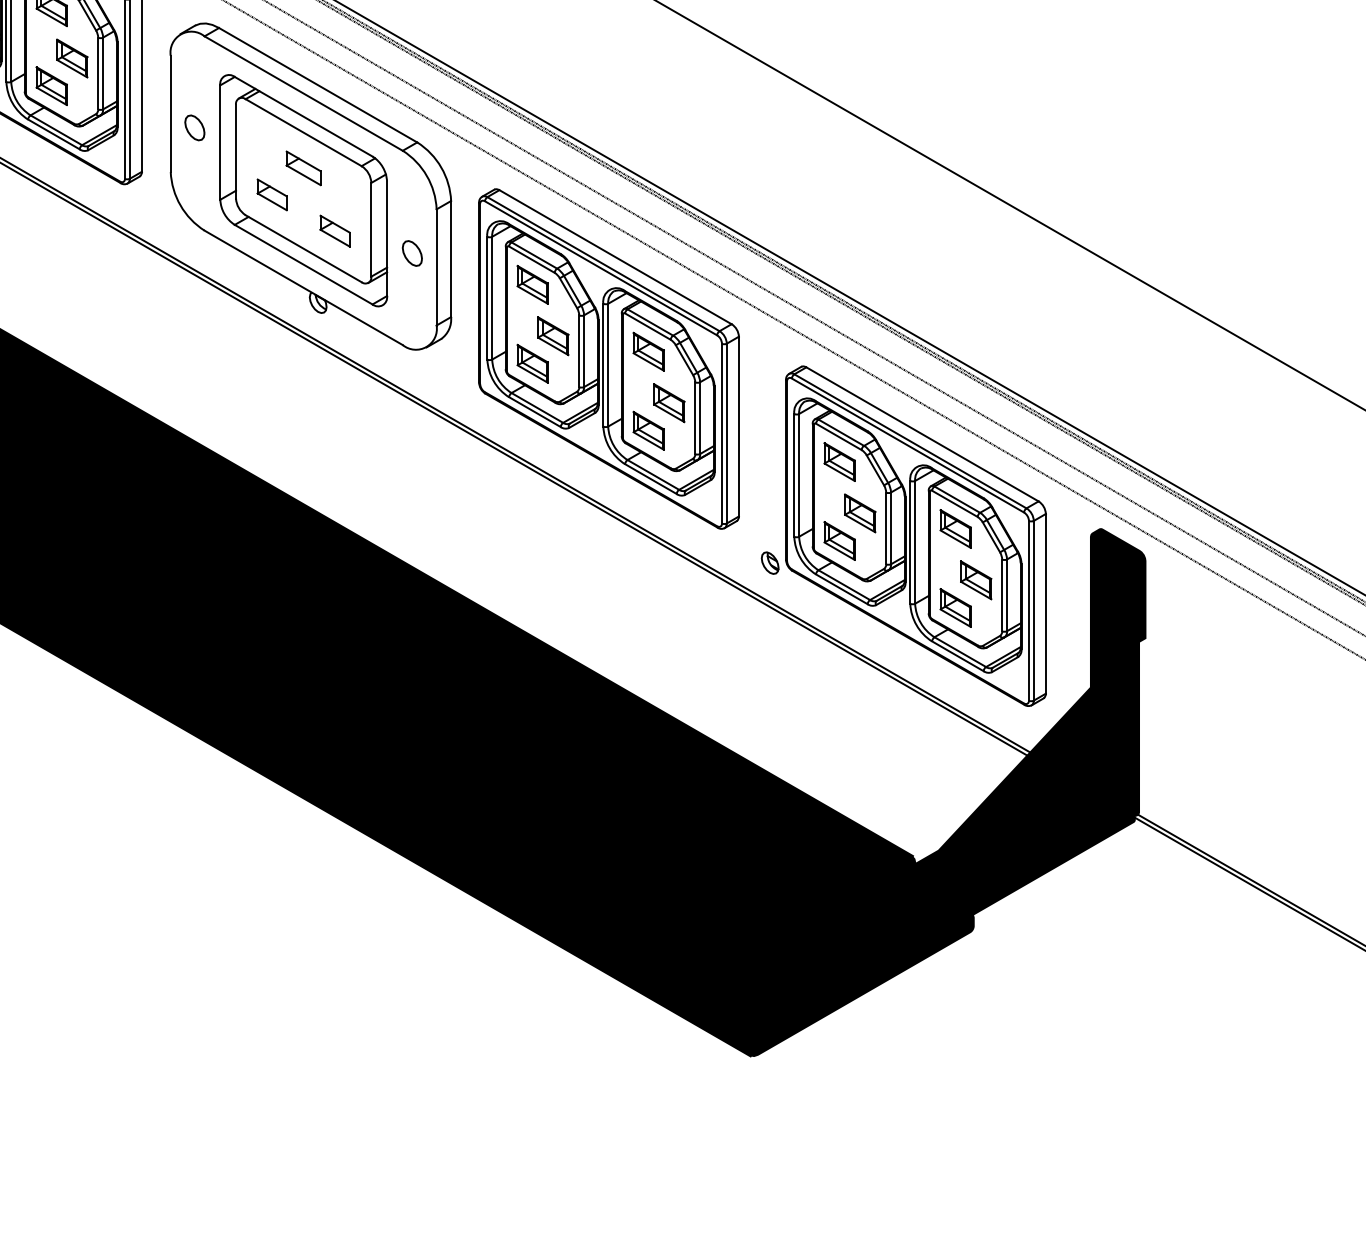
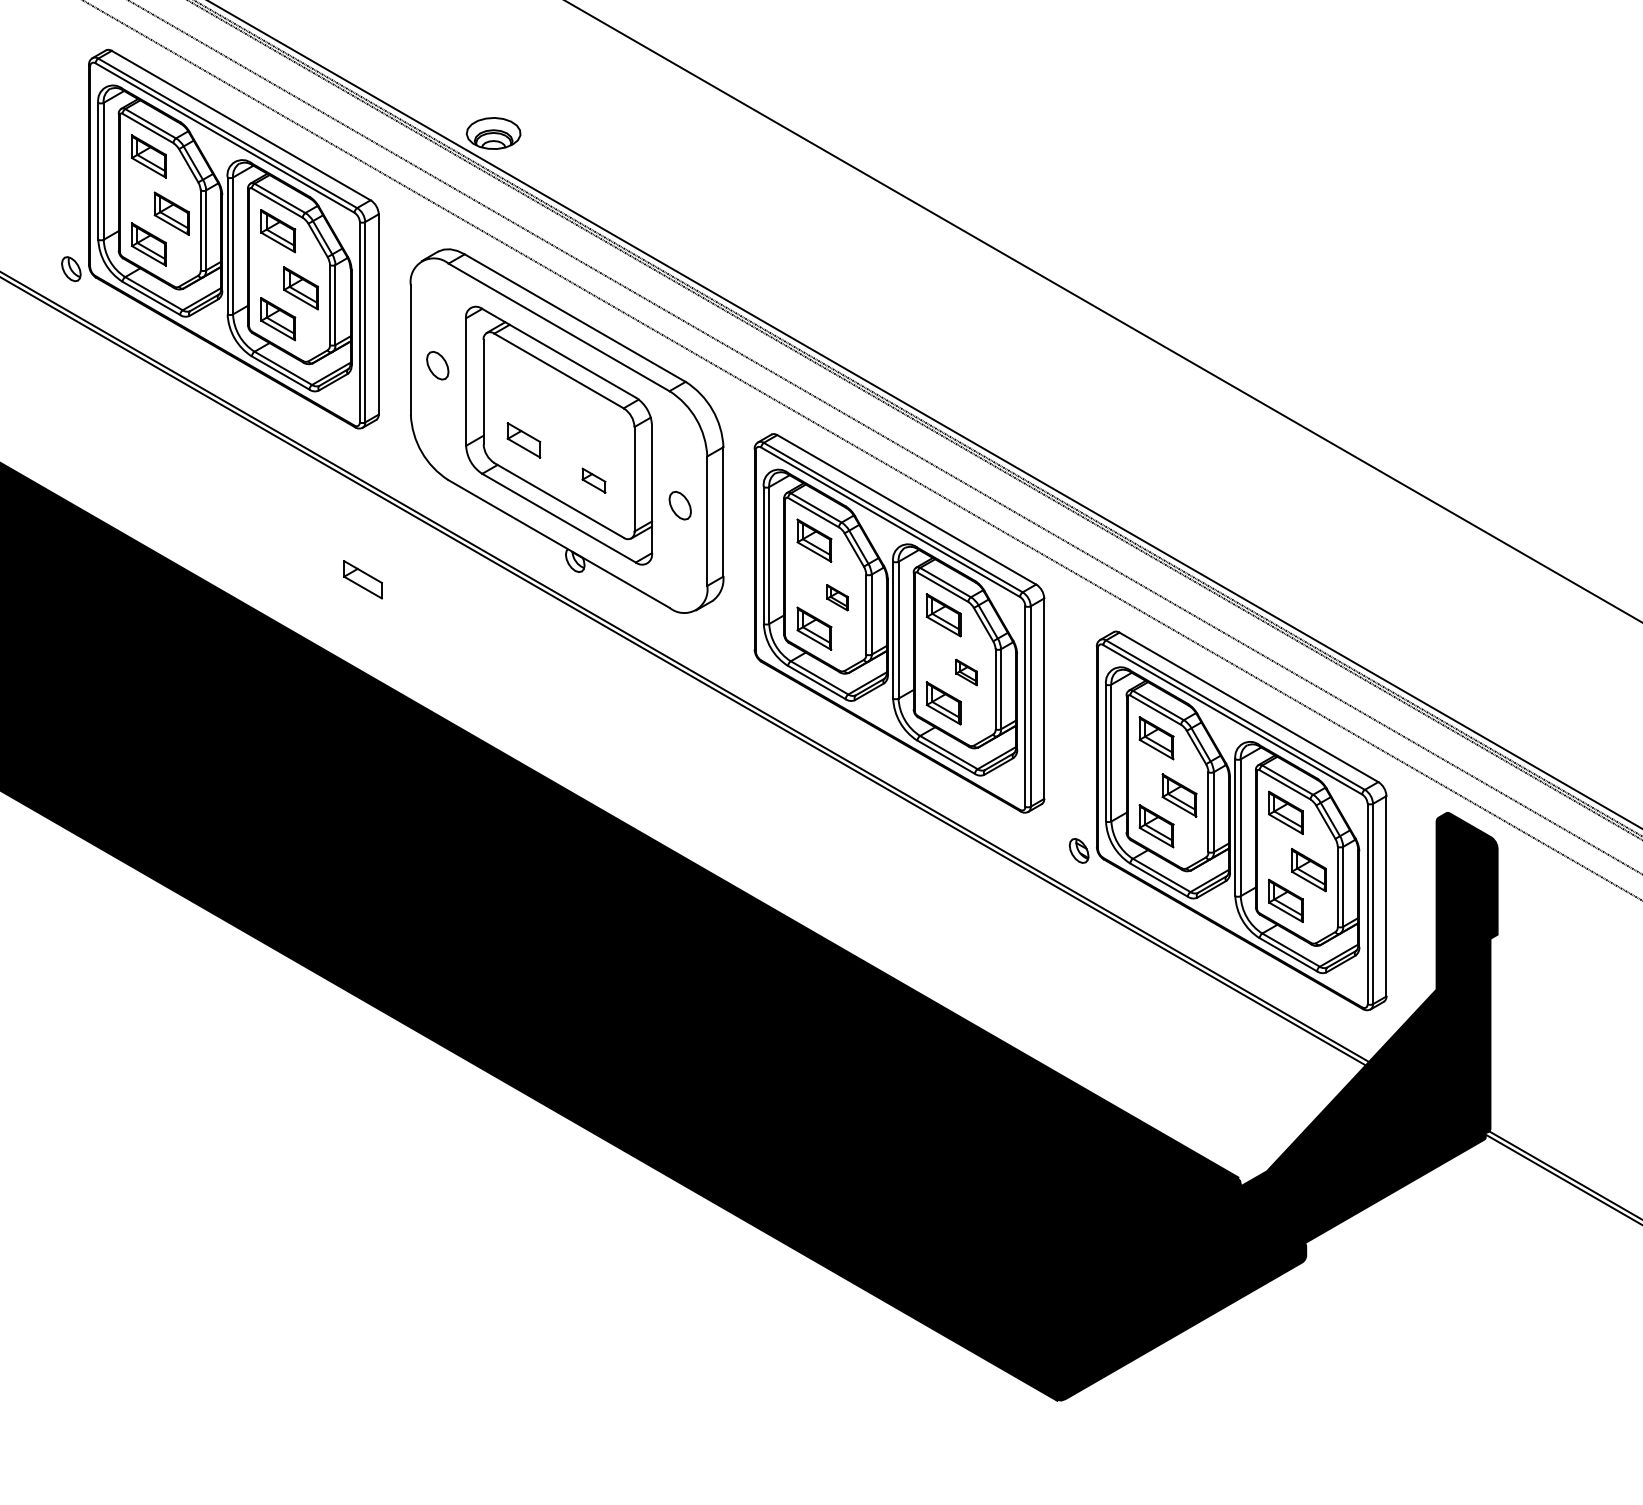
part: (303, 168) -> (362, 579), moved
part: (334, 230) -> (593, 480), size x0.7
part: (553, 335) -> (837, 597), size x0.6
part: (669, 403) -> (966, 672), size x0.6

